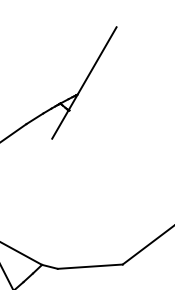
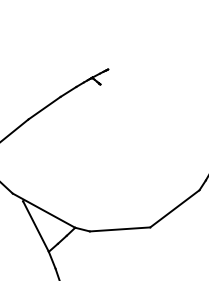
line: (84, 82) -> (114, 58), removed

